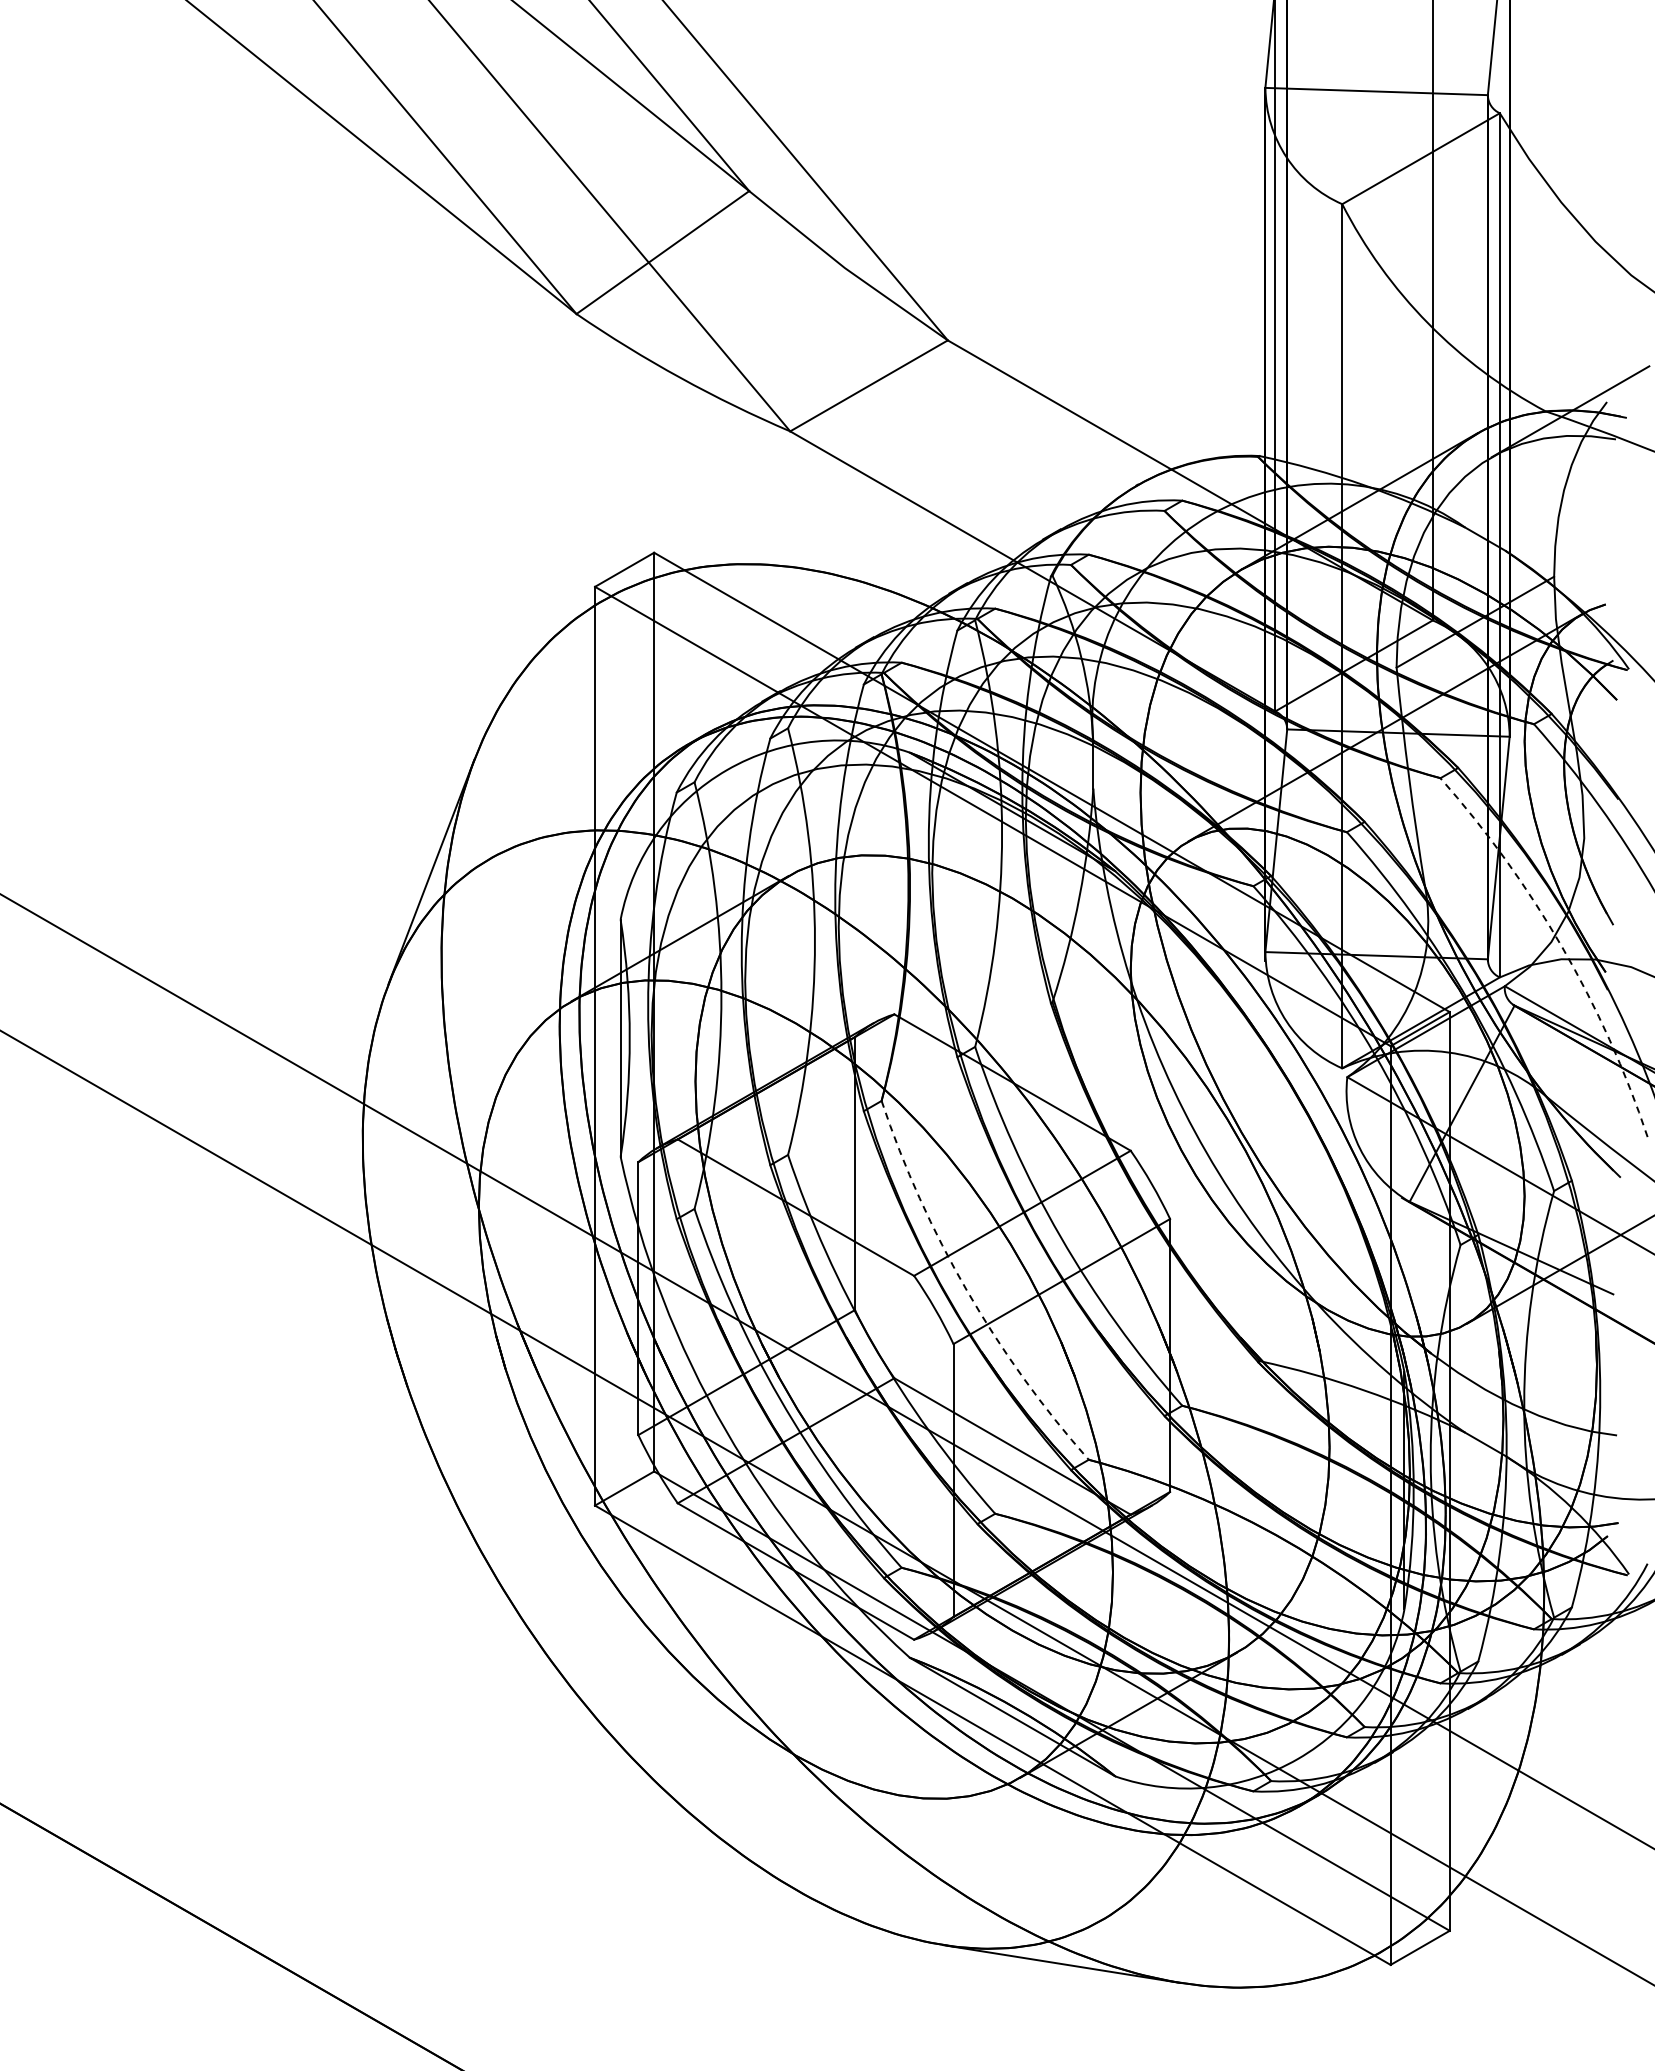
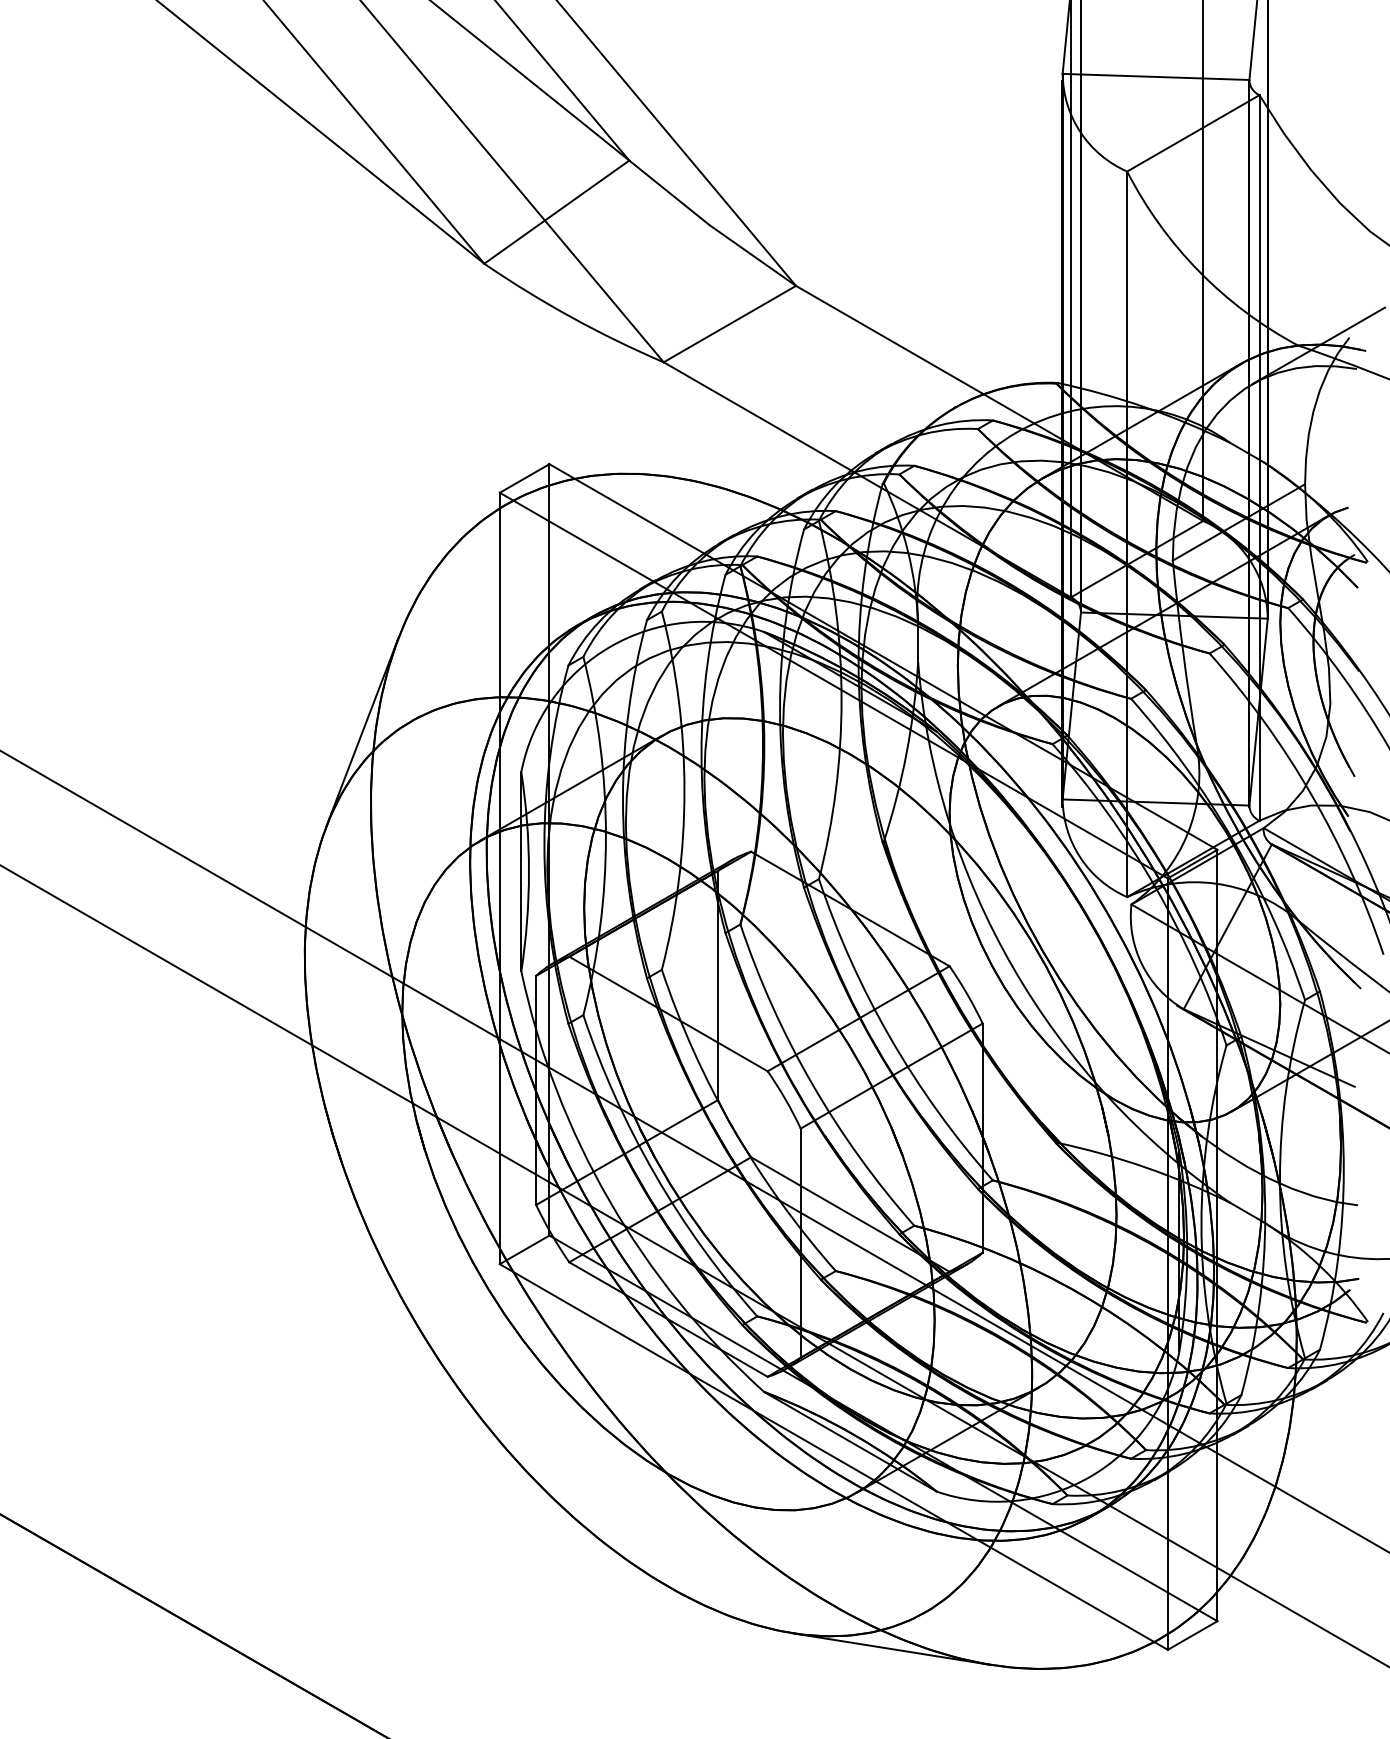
arc: (1562, 947) -> (1312, 795), dashed -> solid
arc: (967, 1290) -> (812, 1083), dashed -> solid

